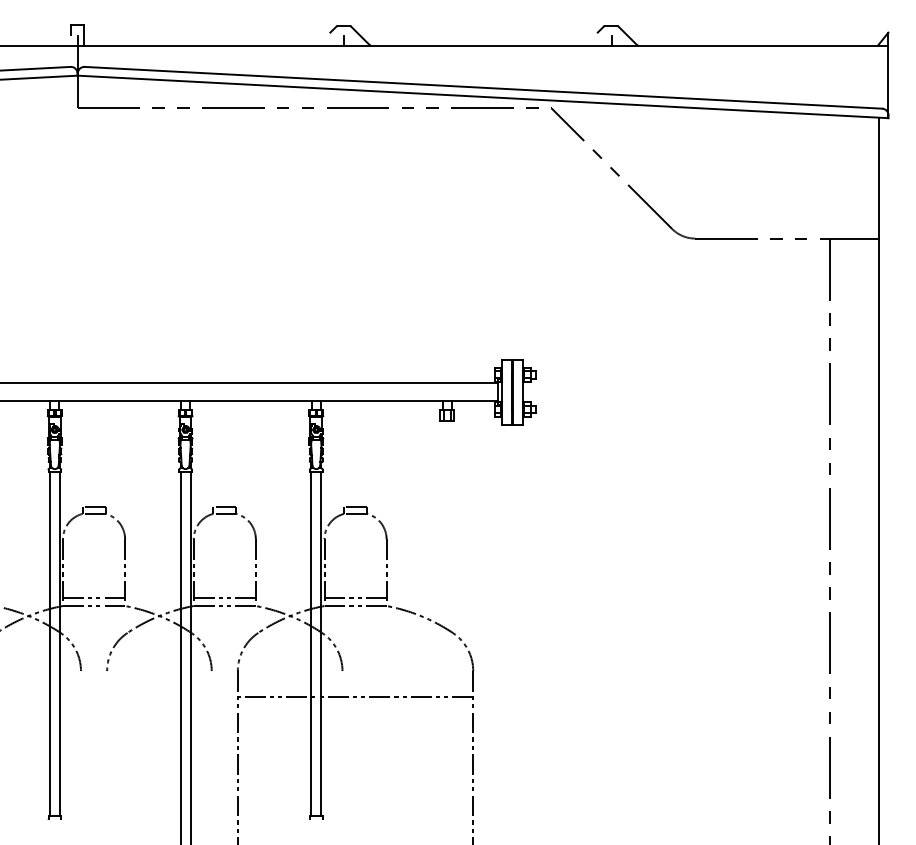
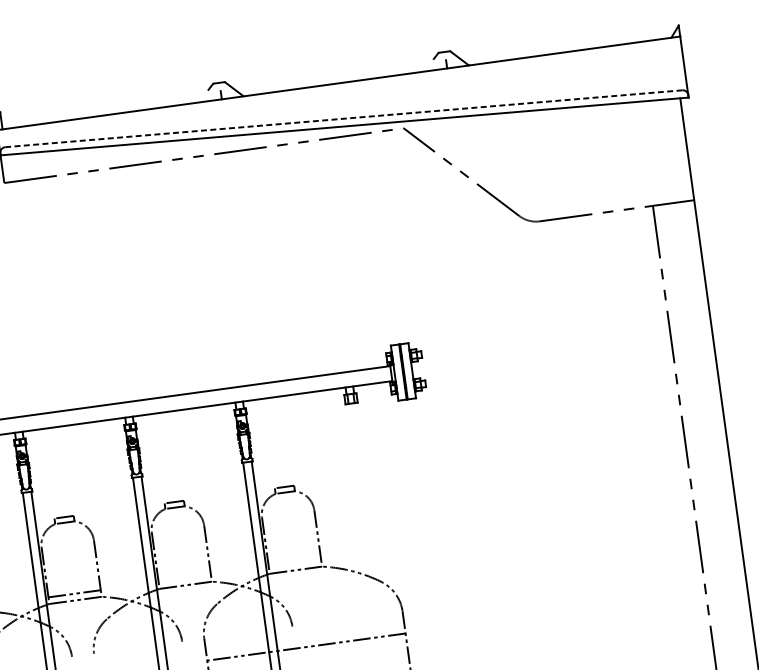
line: (483, 87) -> (343, 118), solid -> dashed
line: (224, 598) -> (184, 579), removed
line: (355, 598) -> (294, 563), removed

